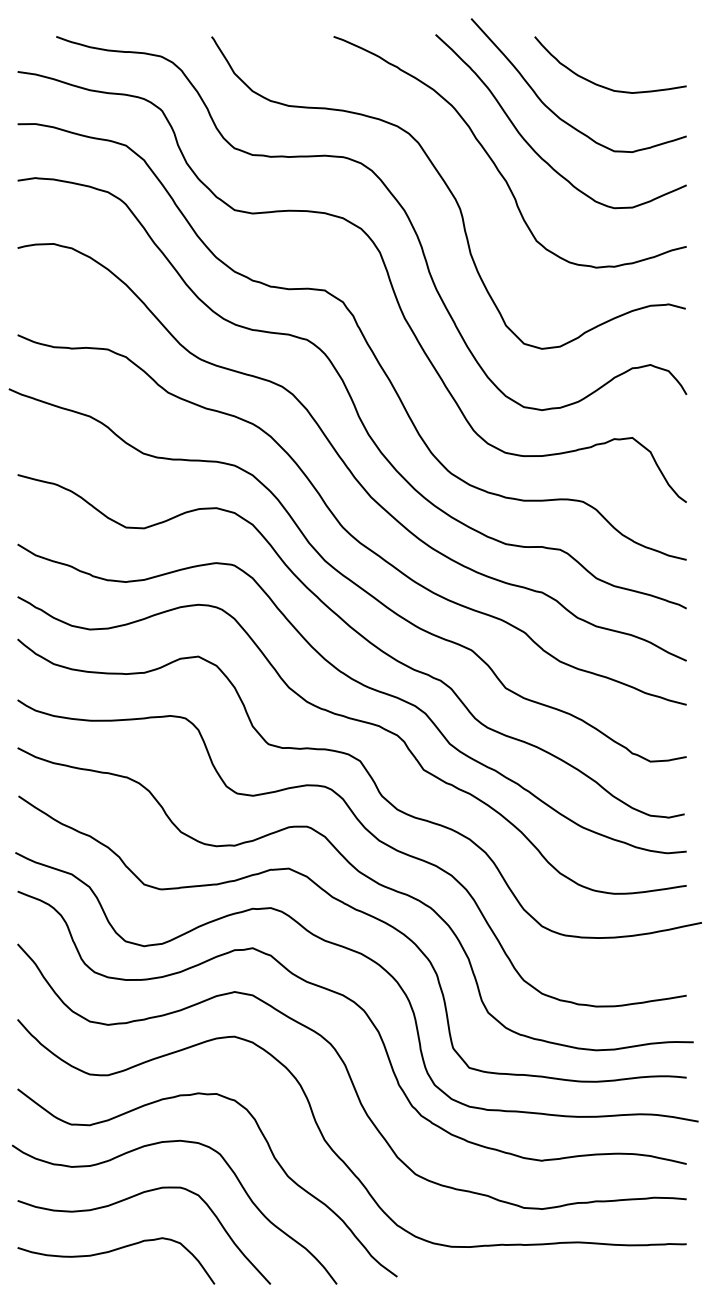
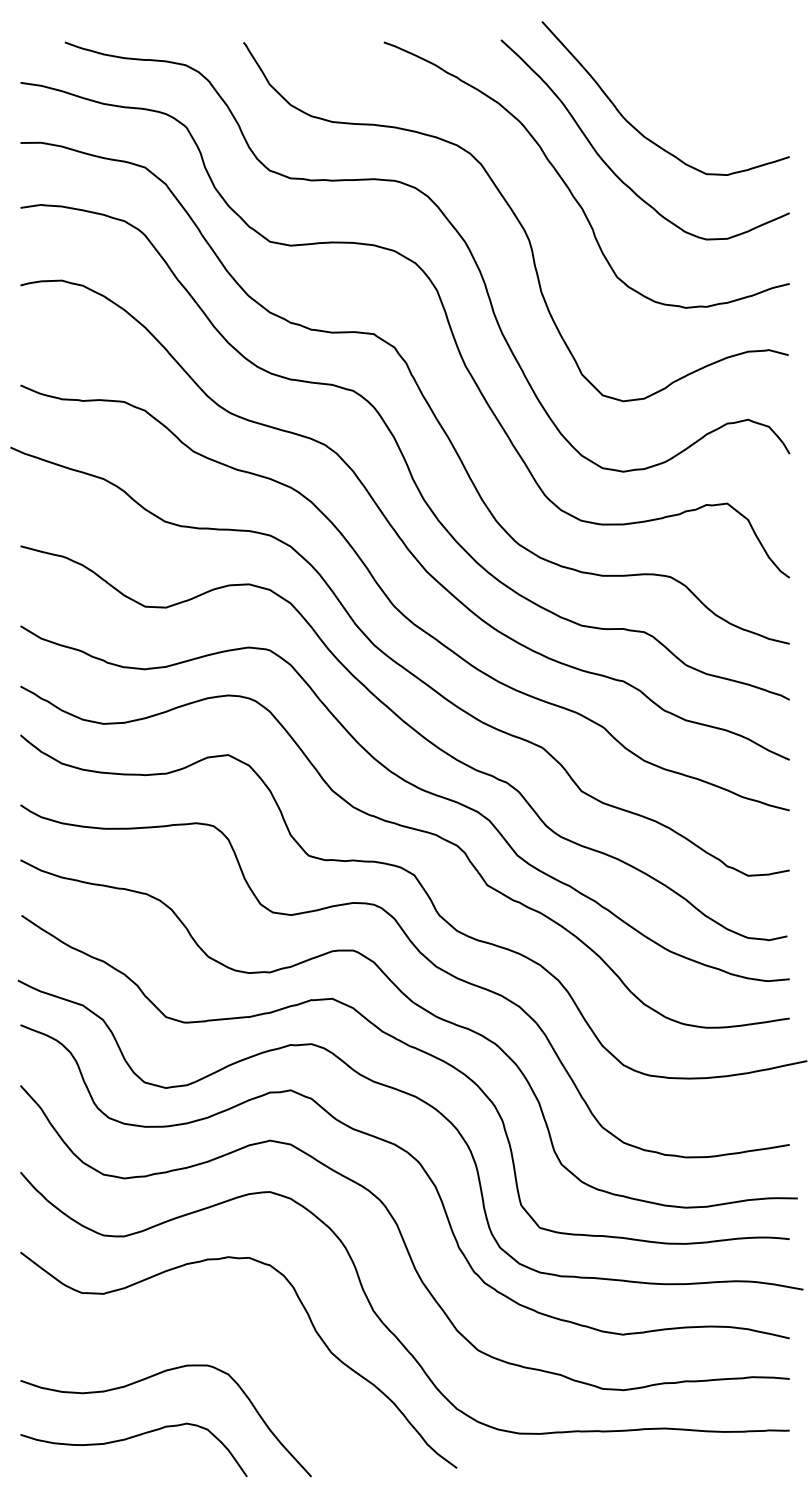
curve: (602, 85) -> (692, 98), removed
curve: (174, 1142) -> (200, 1313), removed

